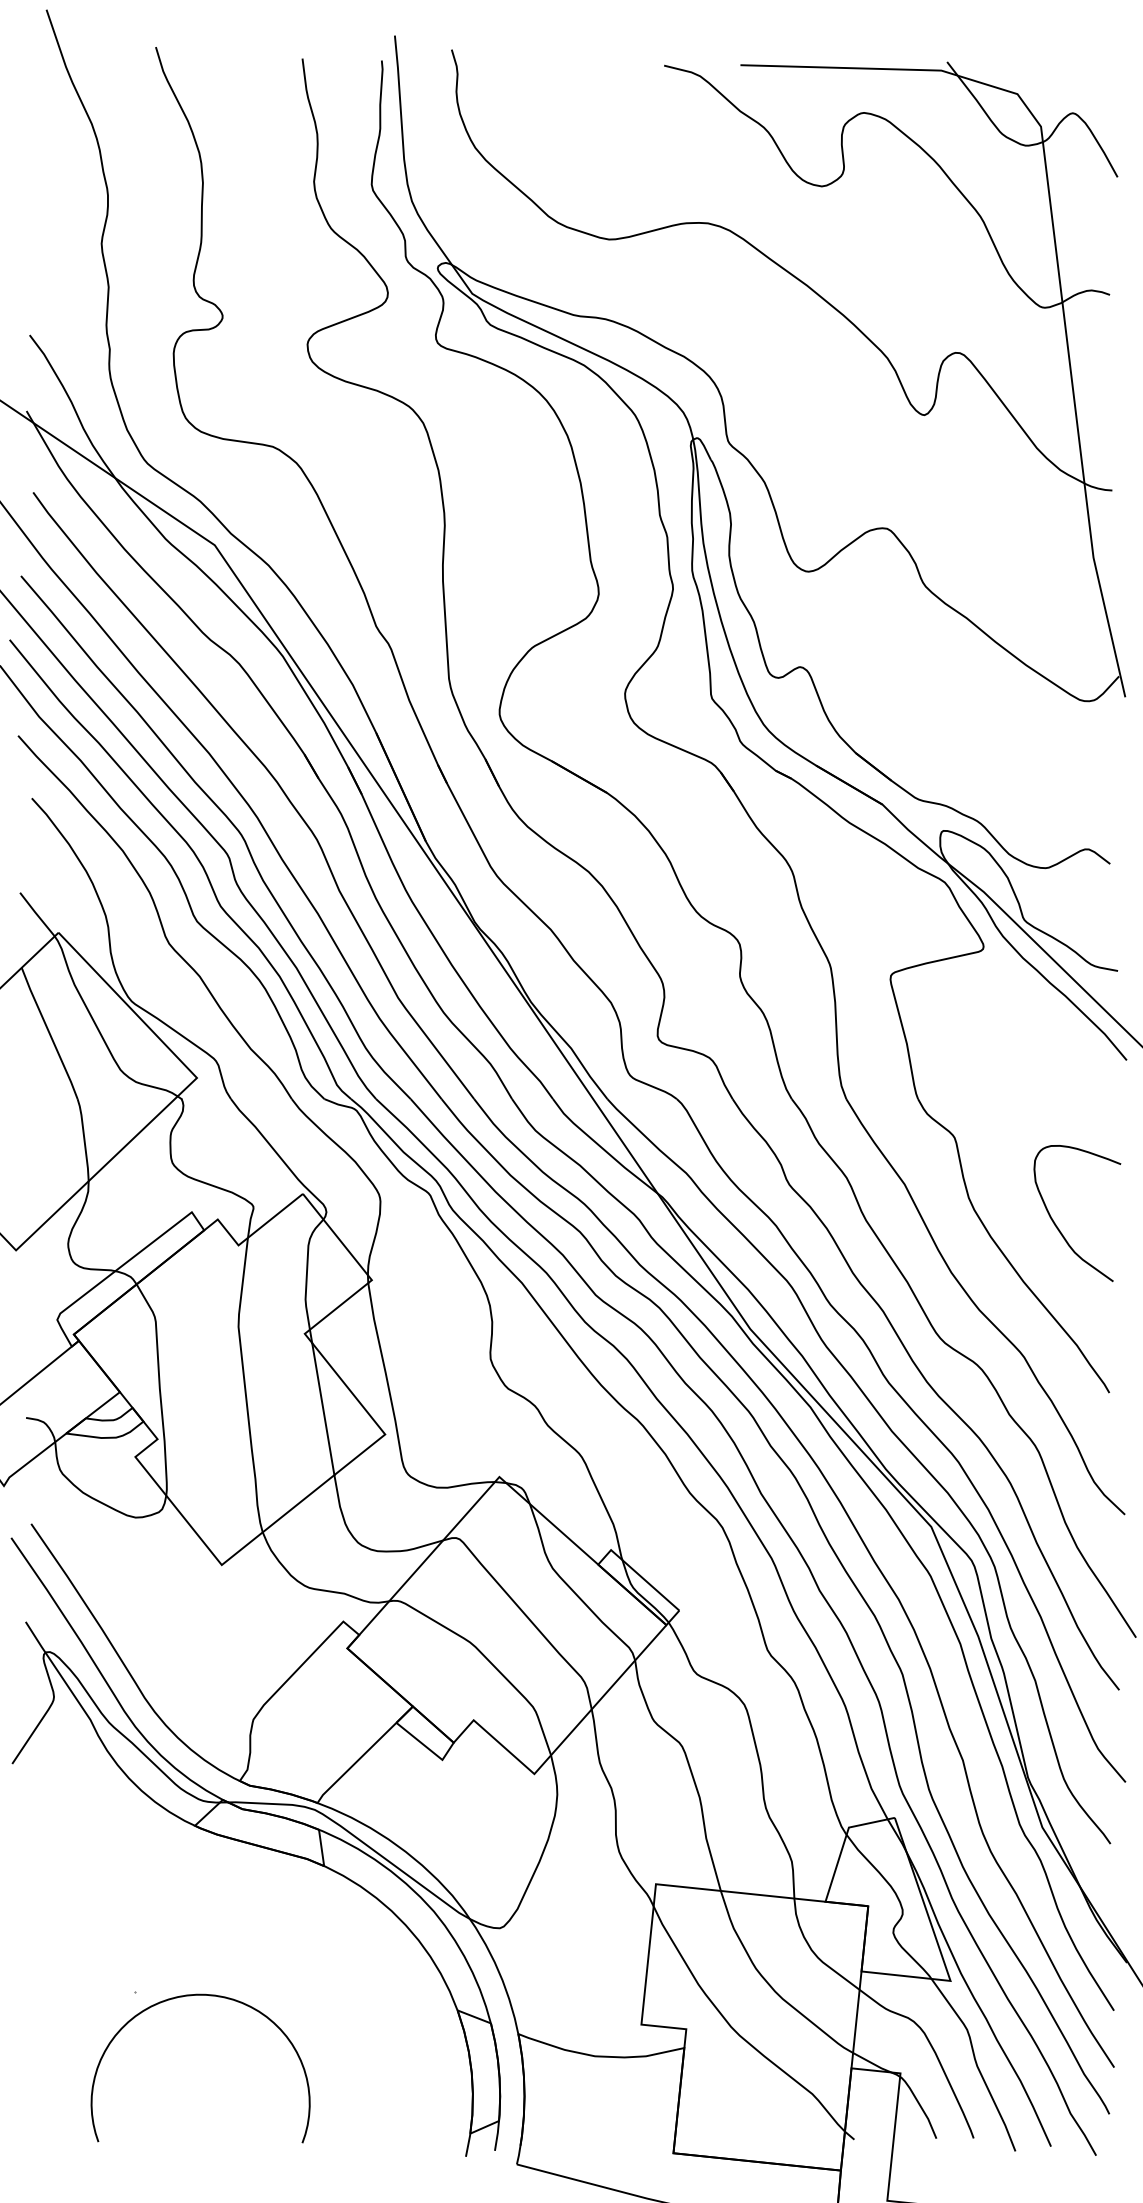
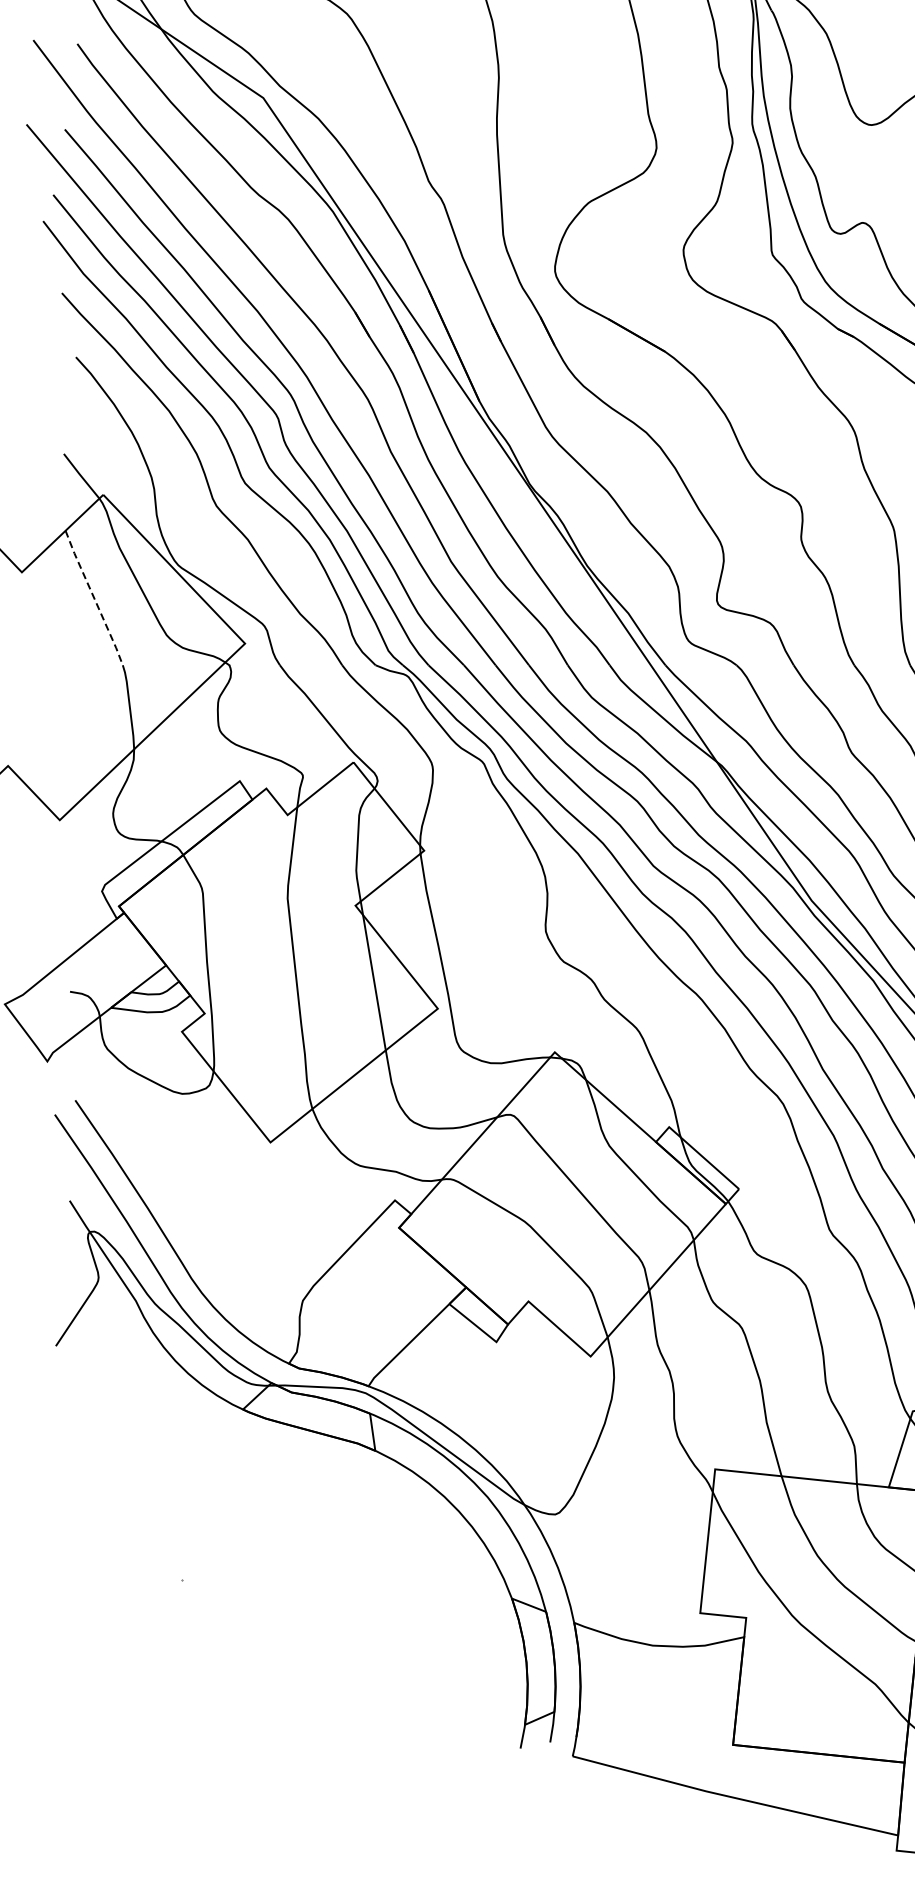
line: (49, 1033) -> (94, 598), solid -> dashed
curve: (190, 1996) -> (238, 1584), removed

